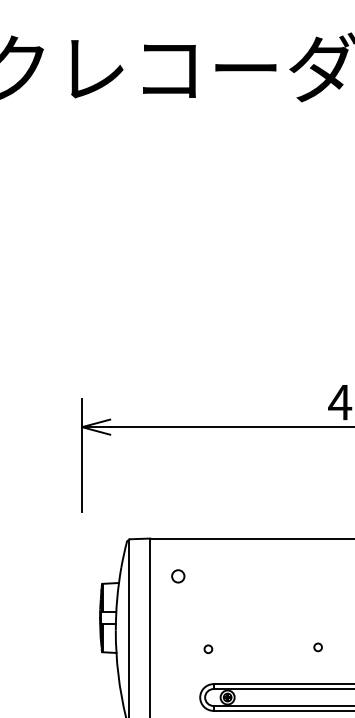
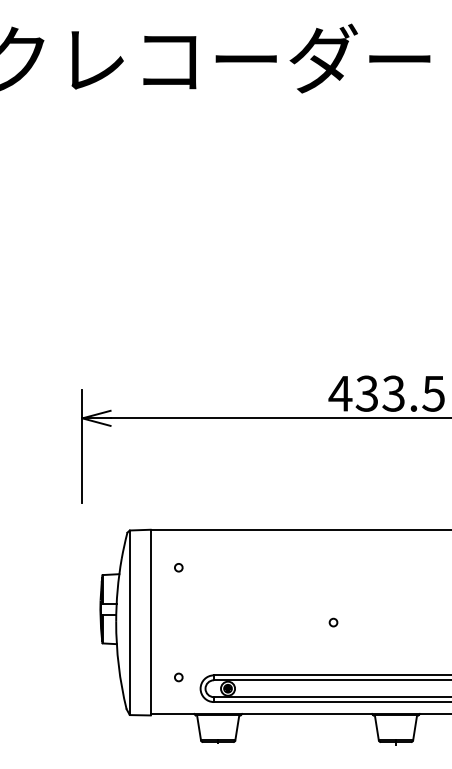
circle: (178, 576) -> (178, 567), size x0.62
circle: (318, 647) -> (333, 622), moved
circle: (208, 649) -> (178, 677), moved

